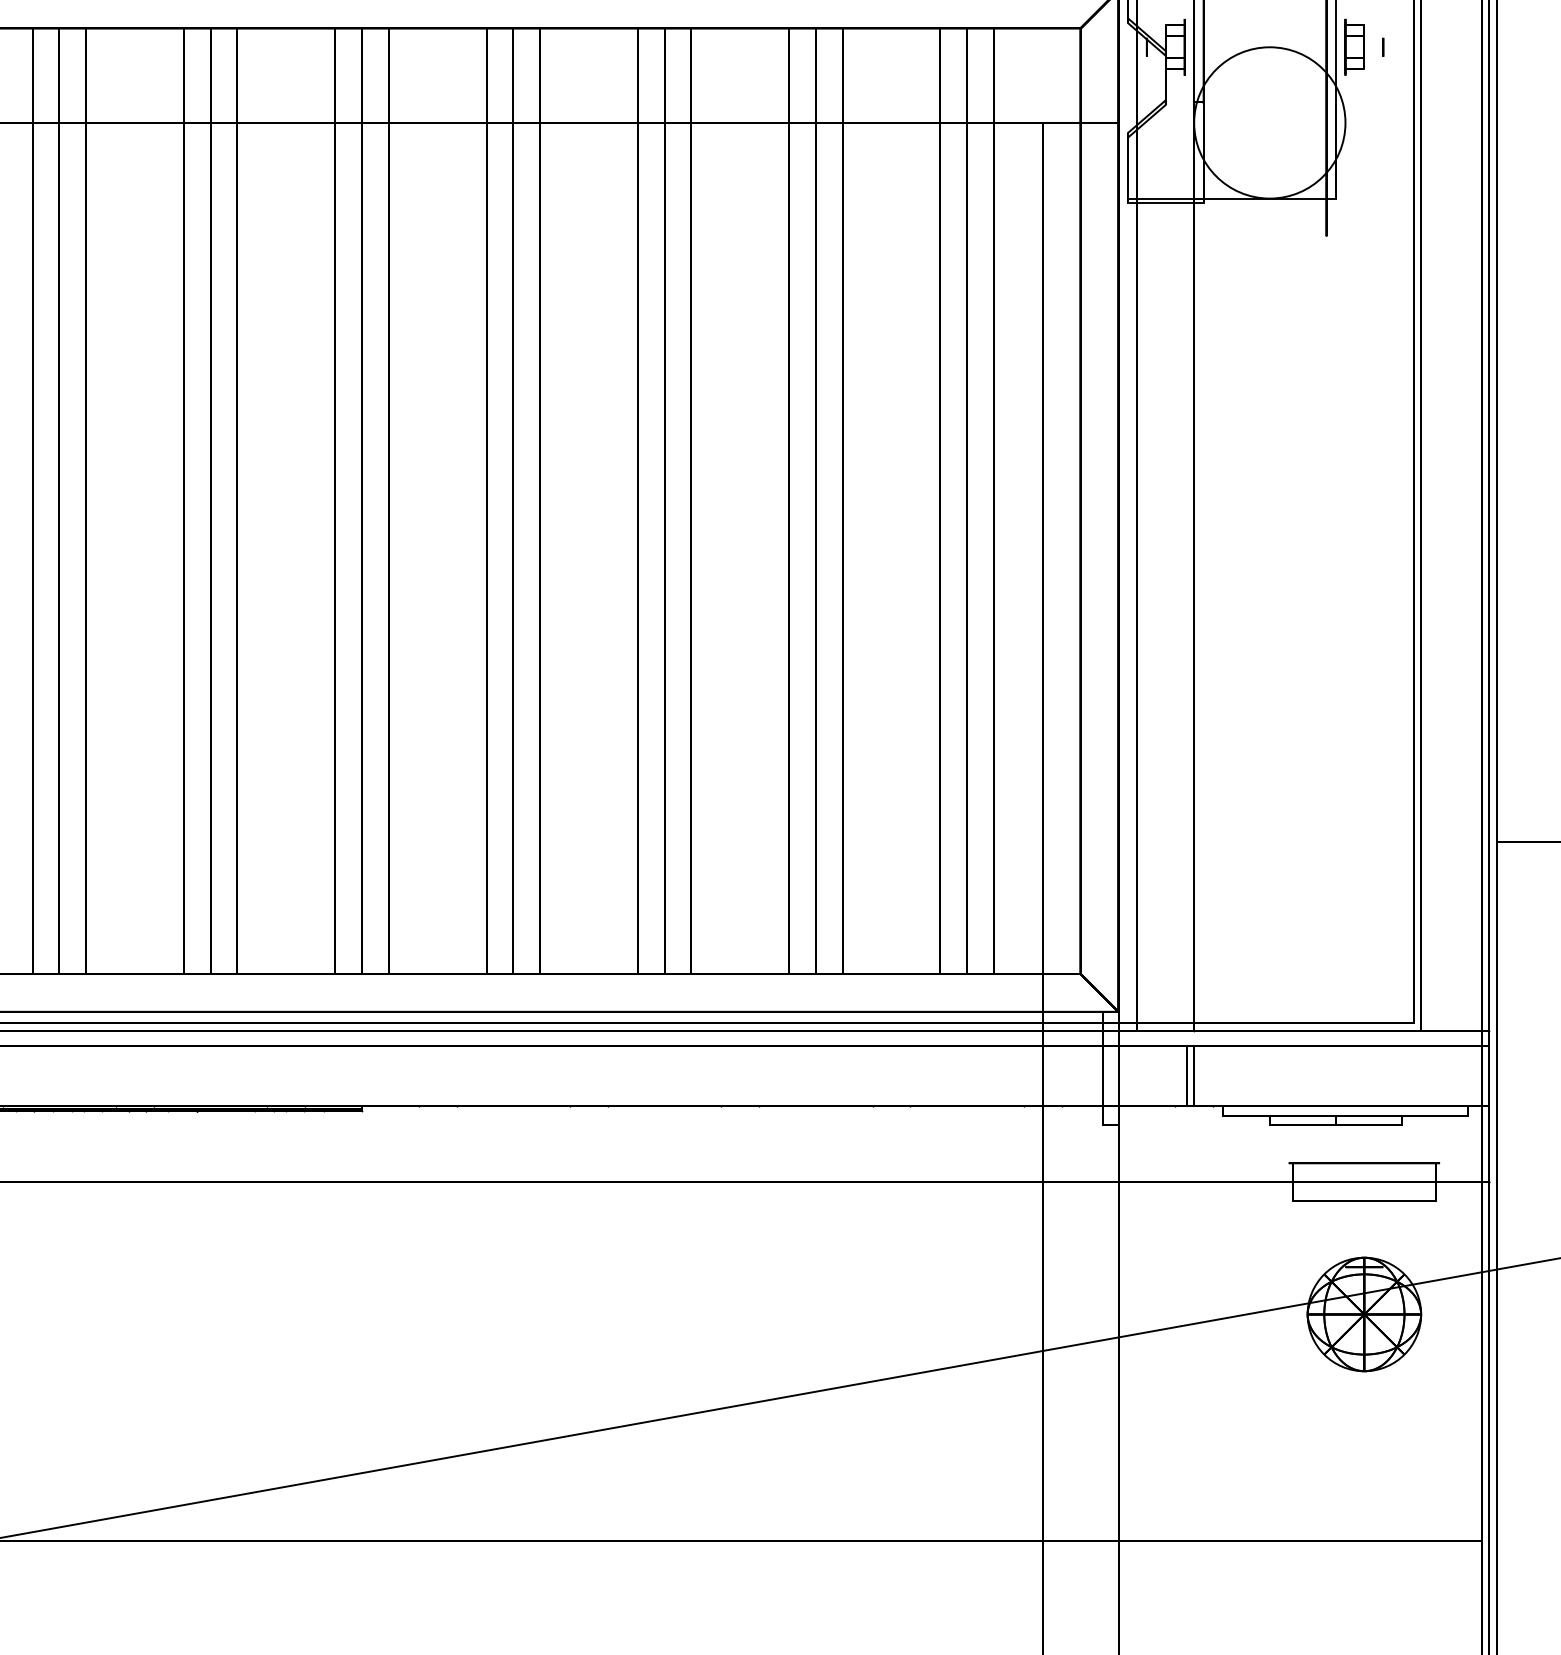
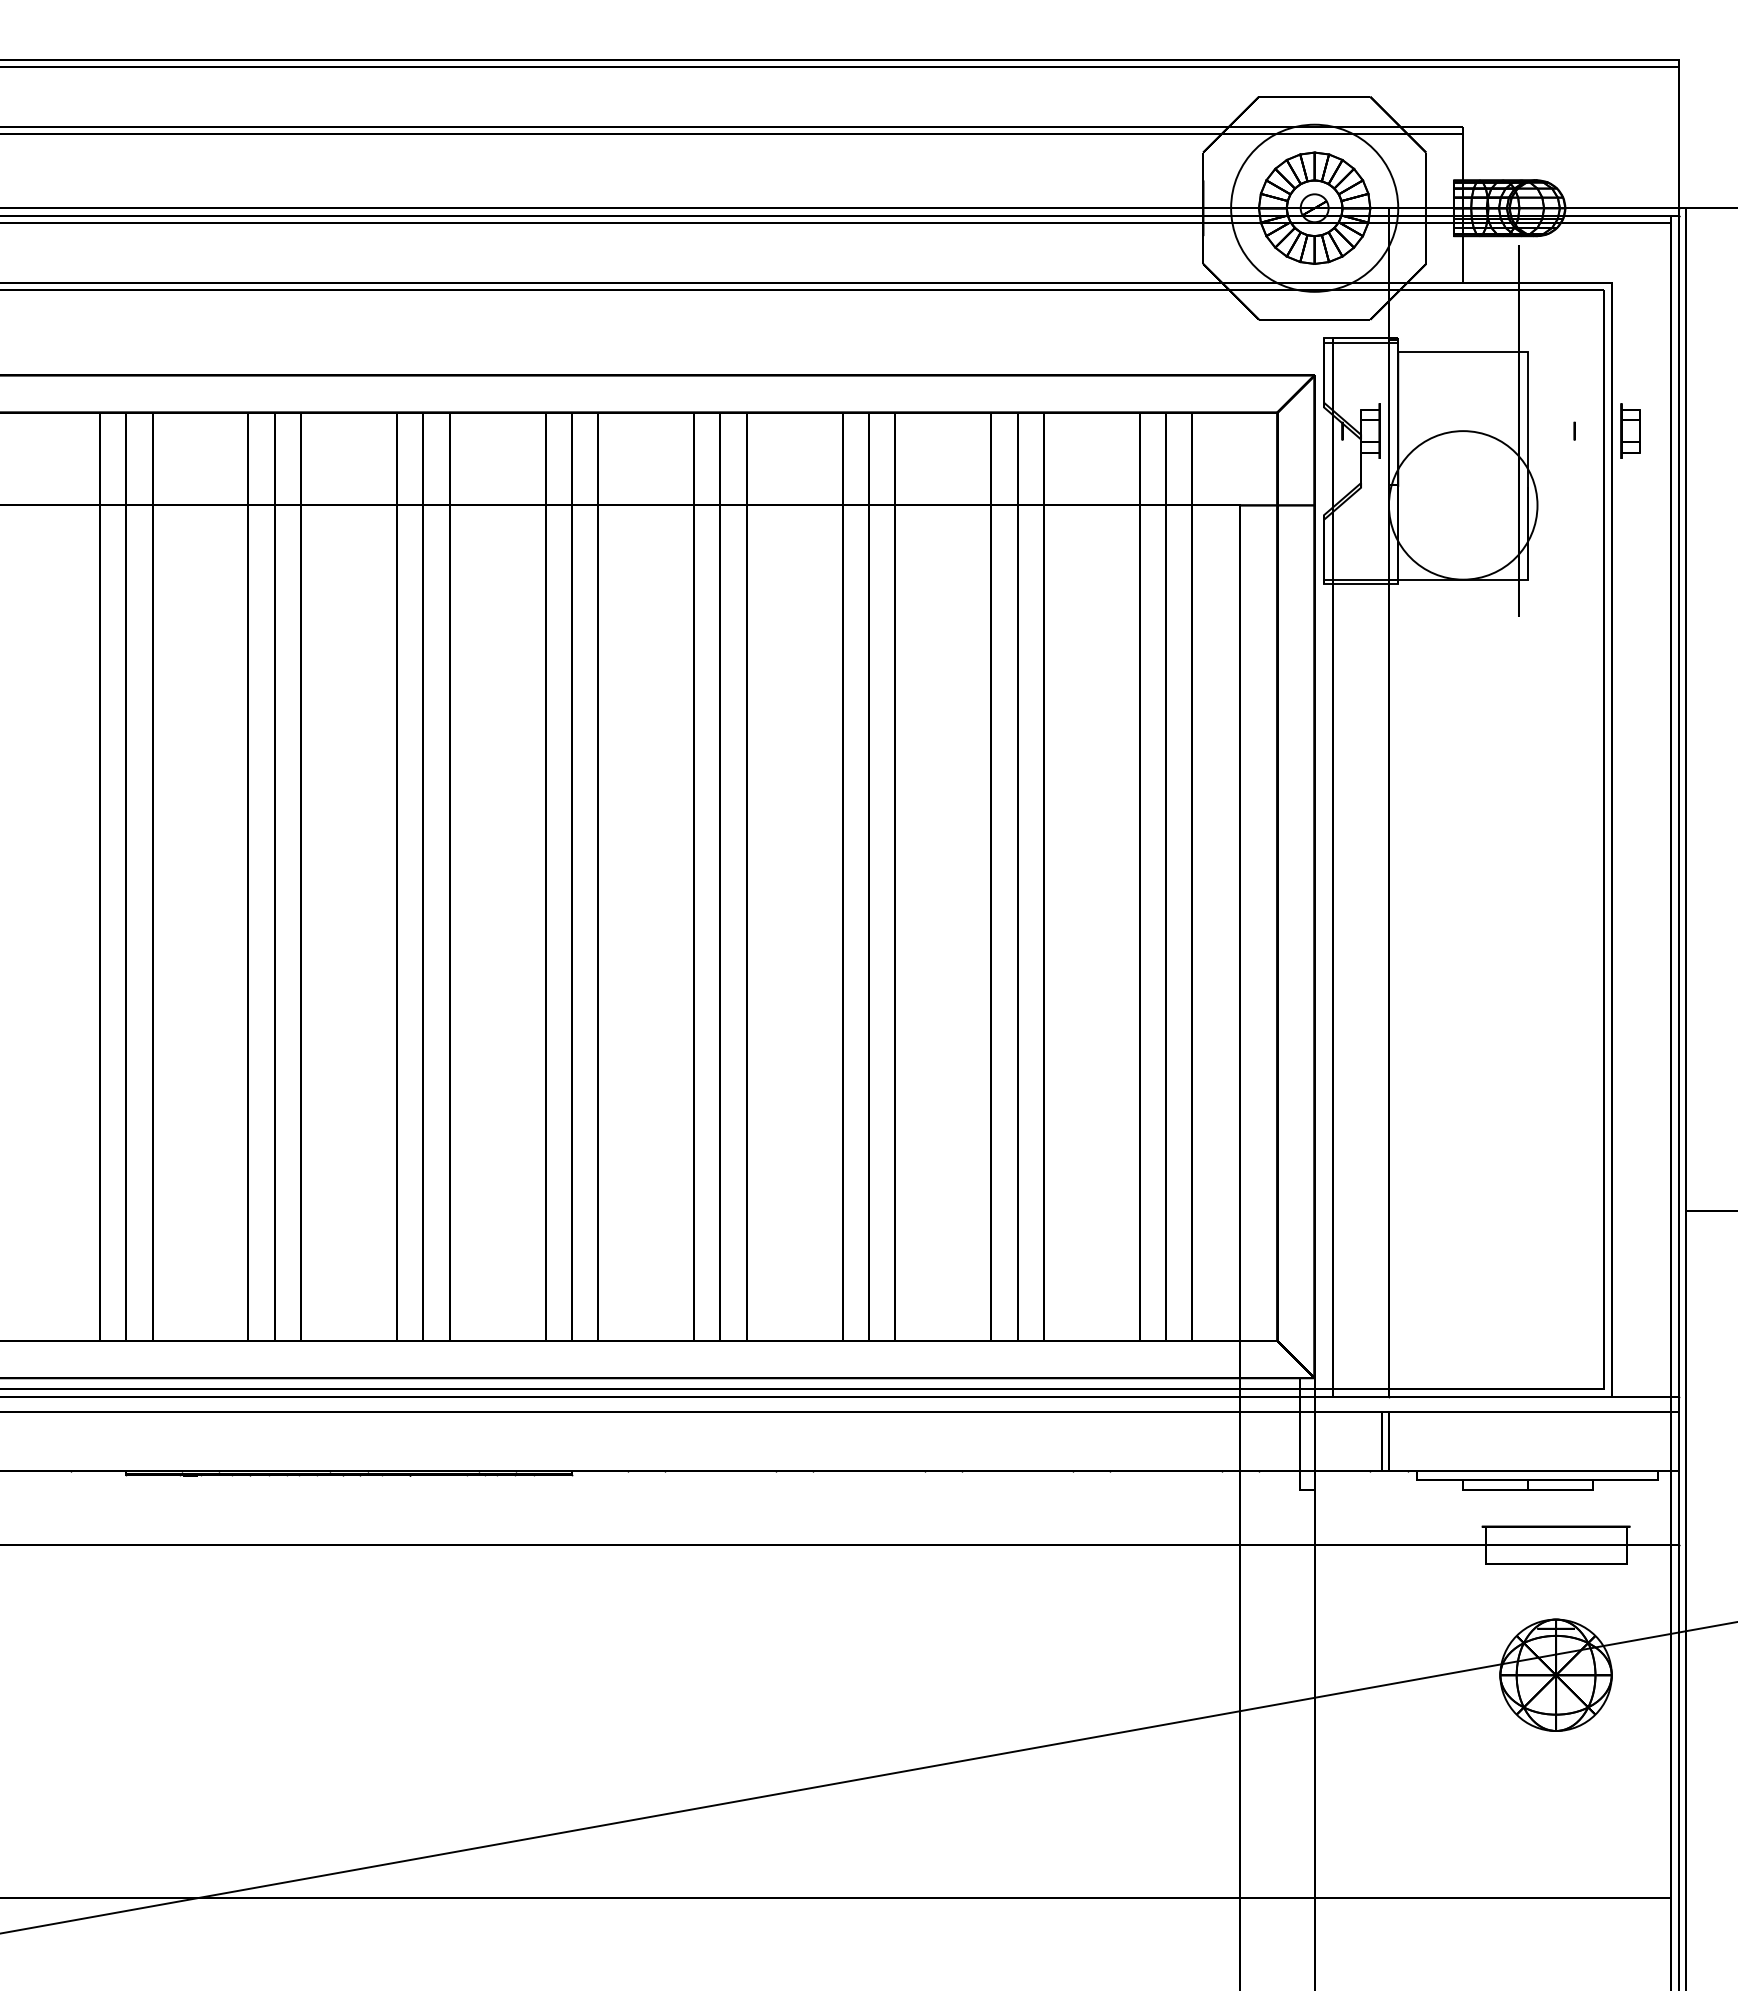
part: (1354, 46) -> (1630, 430), moved

